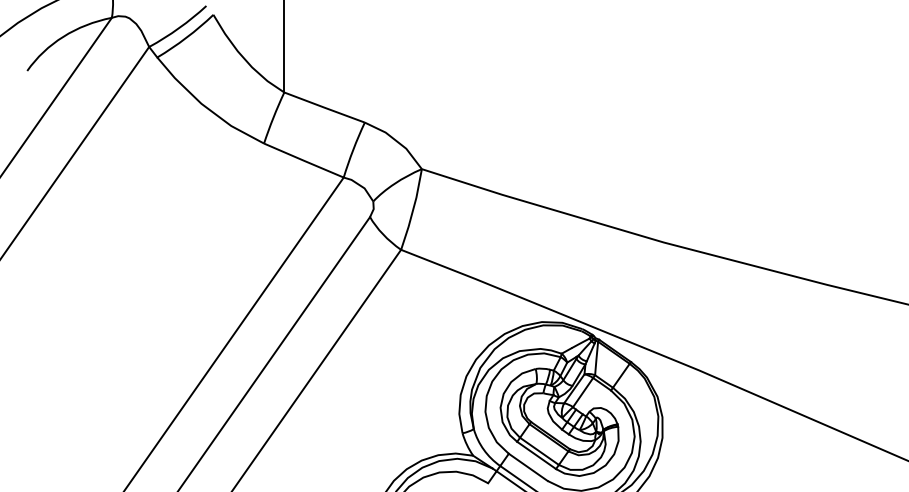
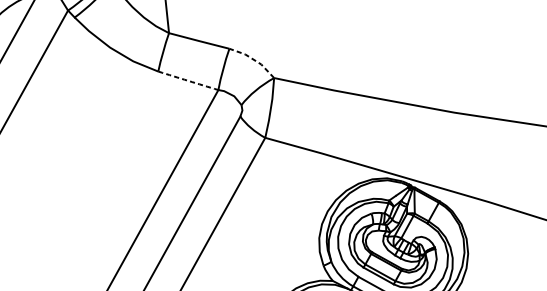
line: (396, 140) -> (253, 59), solid -> dashed
arc: (303, 160) -> (188, 80), solid -> dashed

